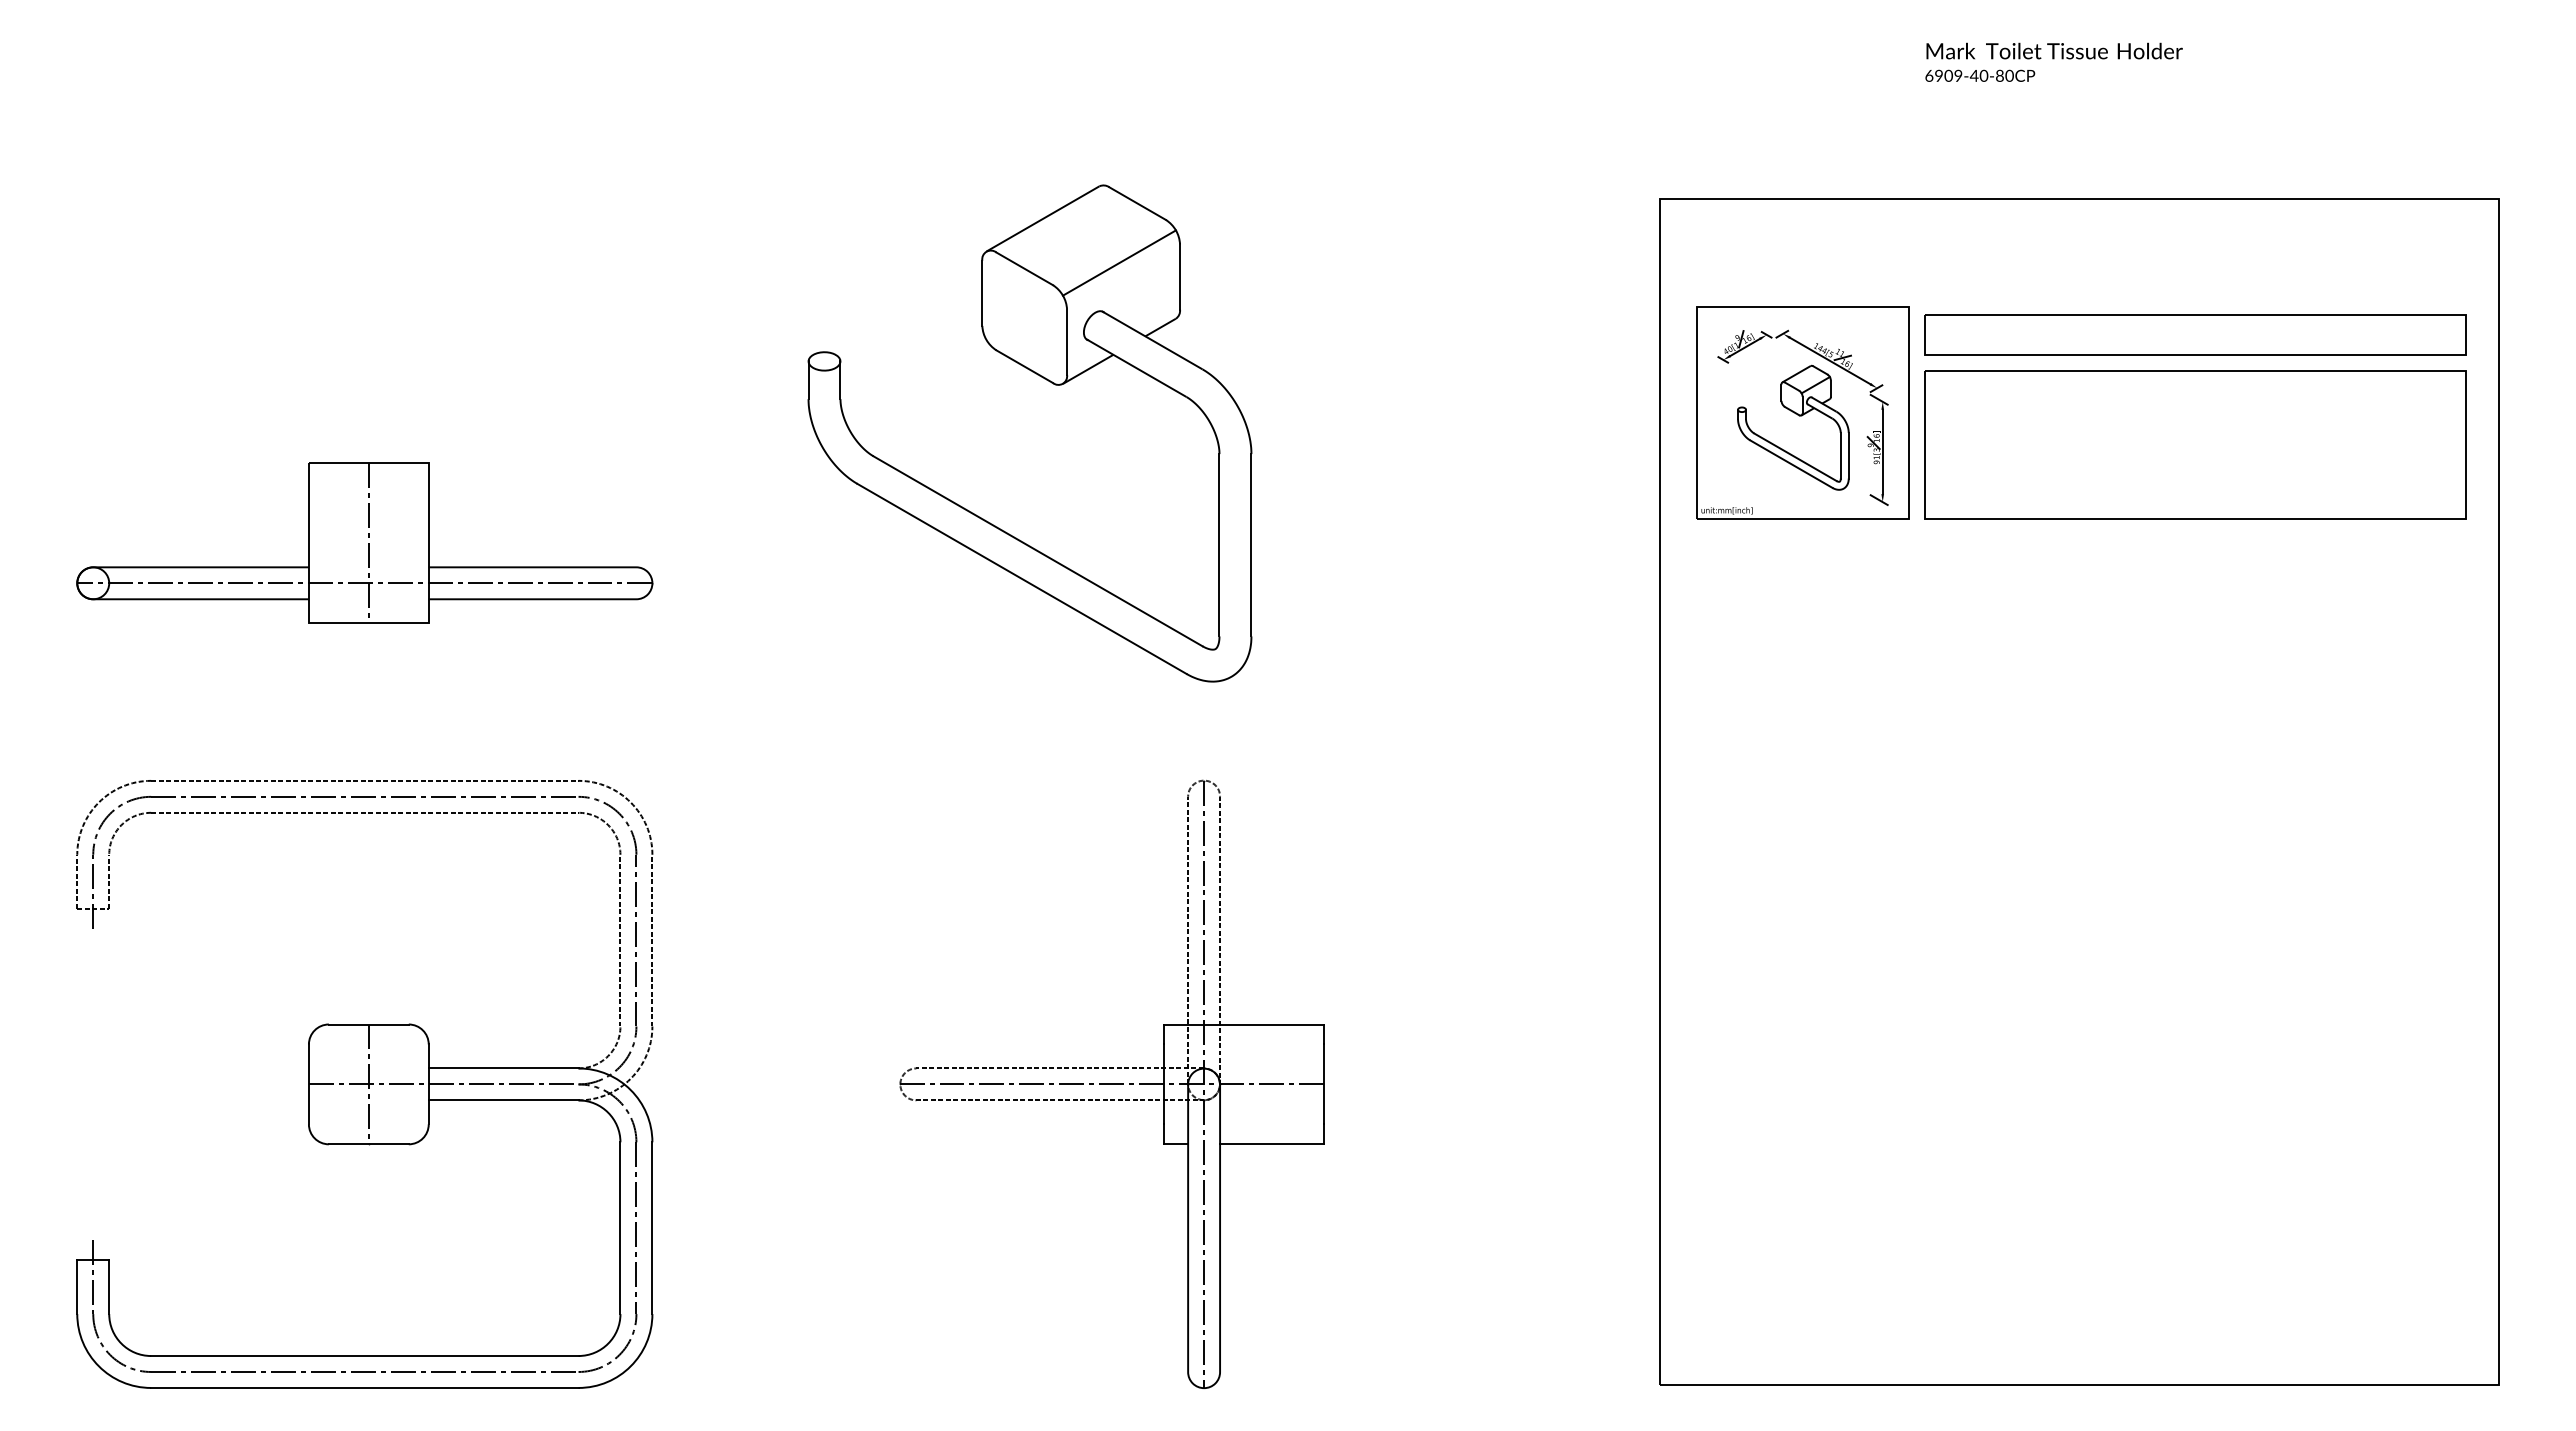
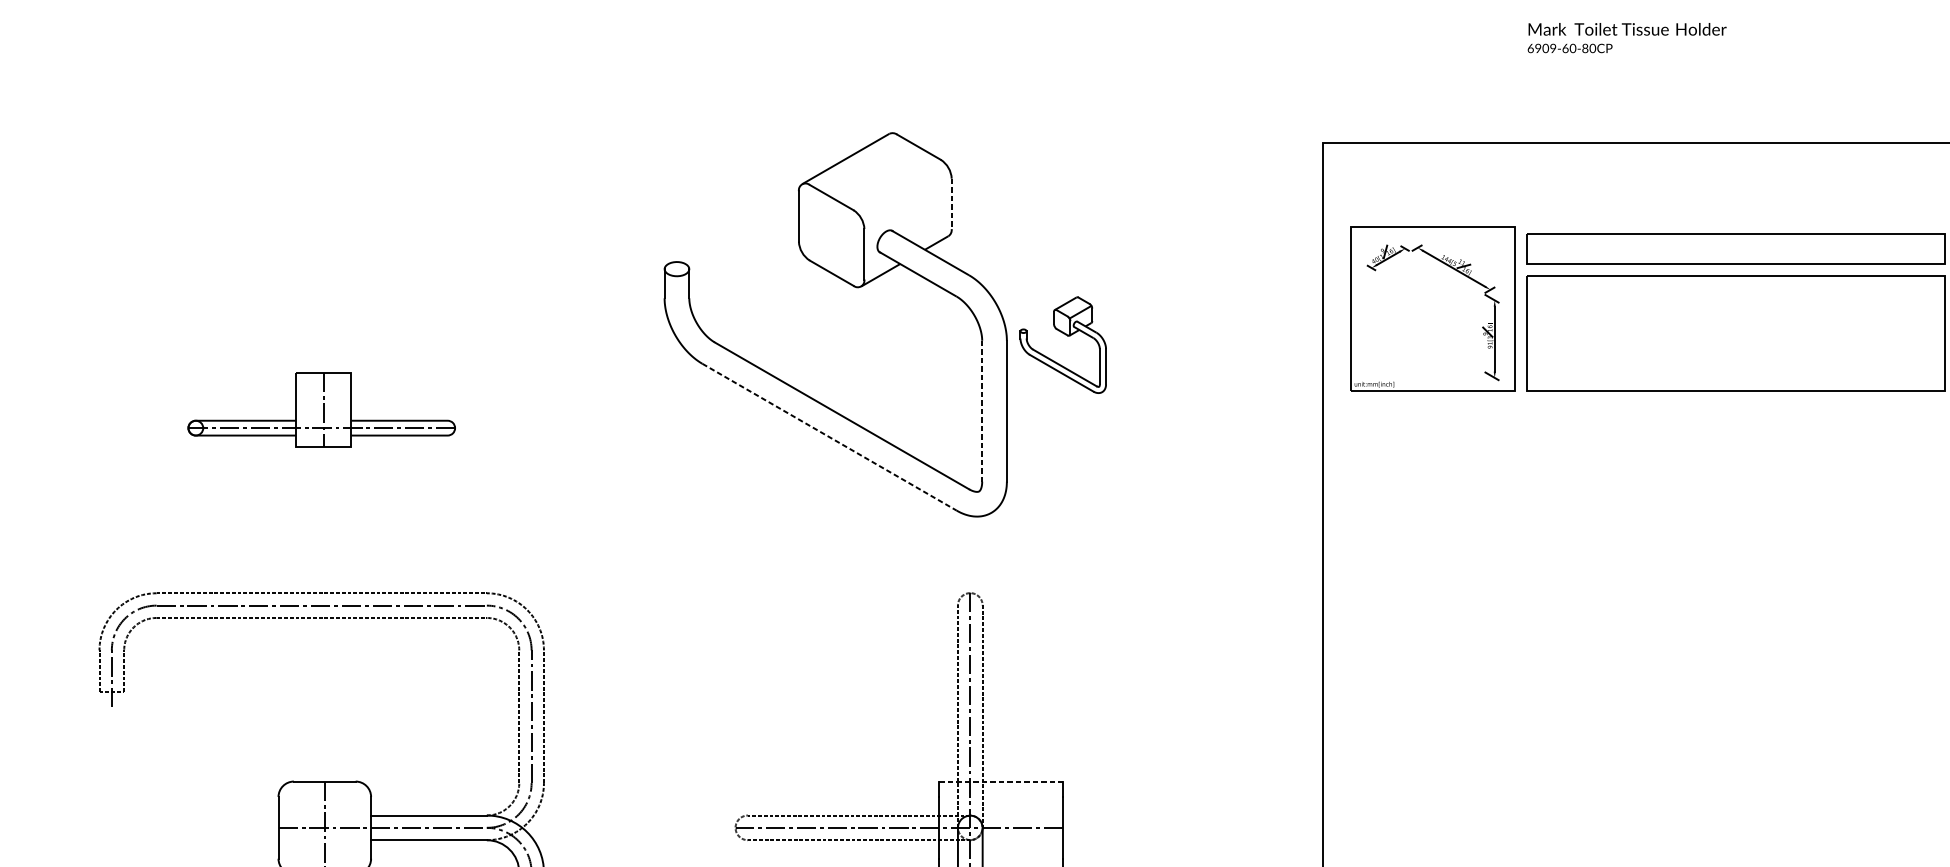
text: (1973, 75) -> (1564, 48), 6909-40-80CP -> 6909-60-80CP
line: (1118, 262) -> (904, 192), removed
line: (1180, 277) -> (952, 204), solid -> dashed
part: (1799, 416) -> (1067, 336), moved
part: (364, 542) -> (321, 409), size x0.6
line: (1219, 545) -> (982, 411), solid -> dashed
line: (1022, 578) -> (829, 436), solid -> dashed
line: (1244, 1024) -> (1001, 781), solid -> dashed

